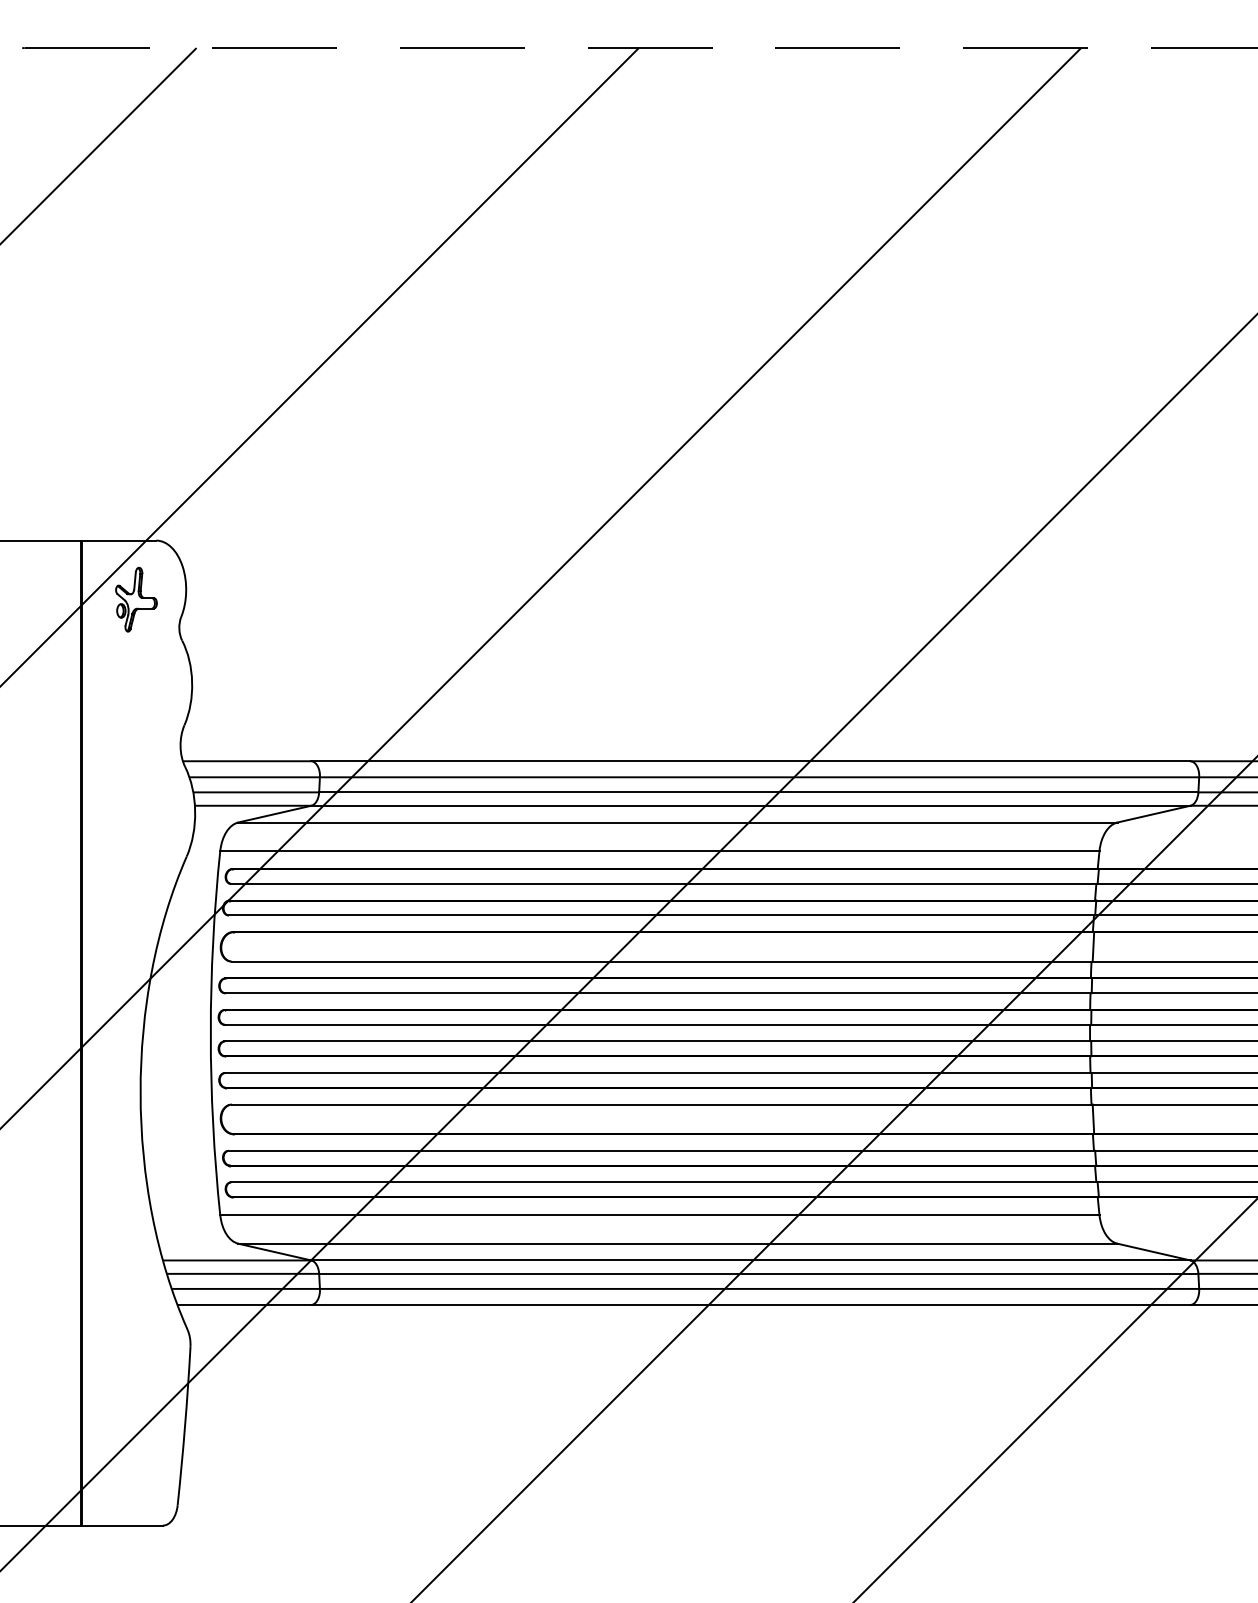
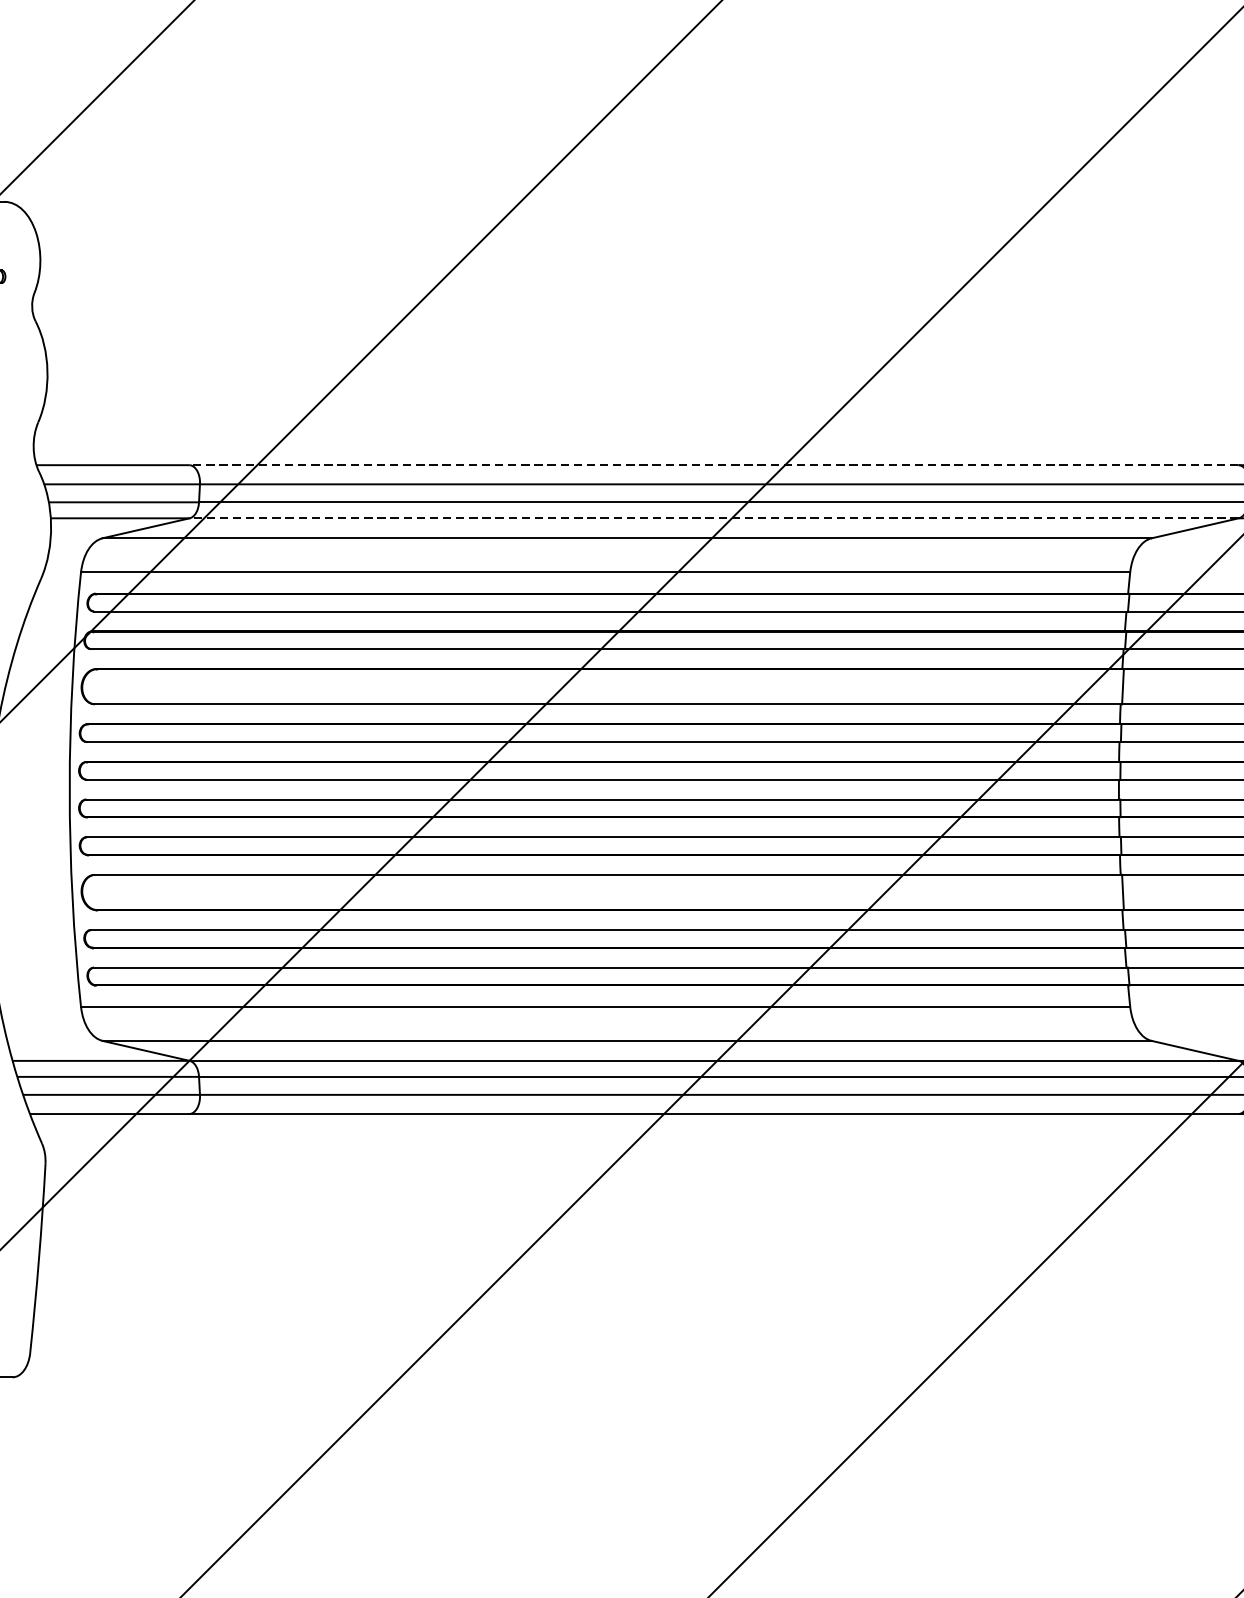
line: (750, 761) -> (713, 465), solid -> dashed
line: (750, 805) -> (713, 517), solid -> dashed

